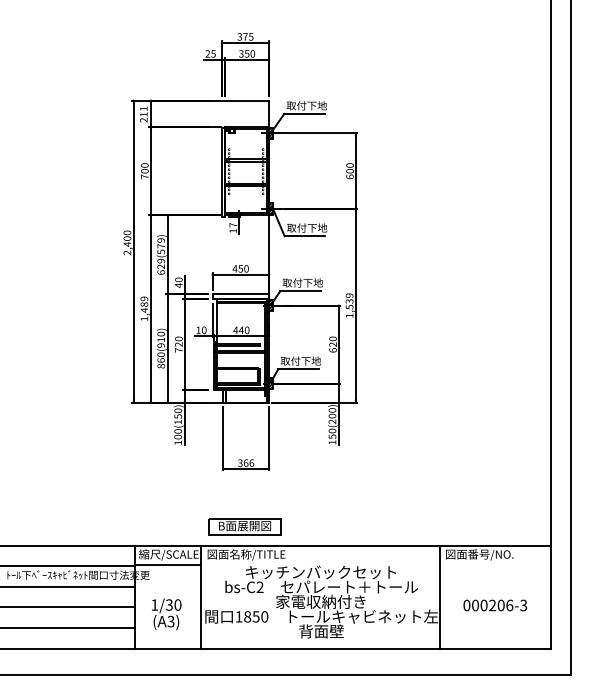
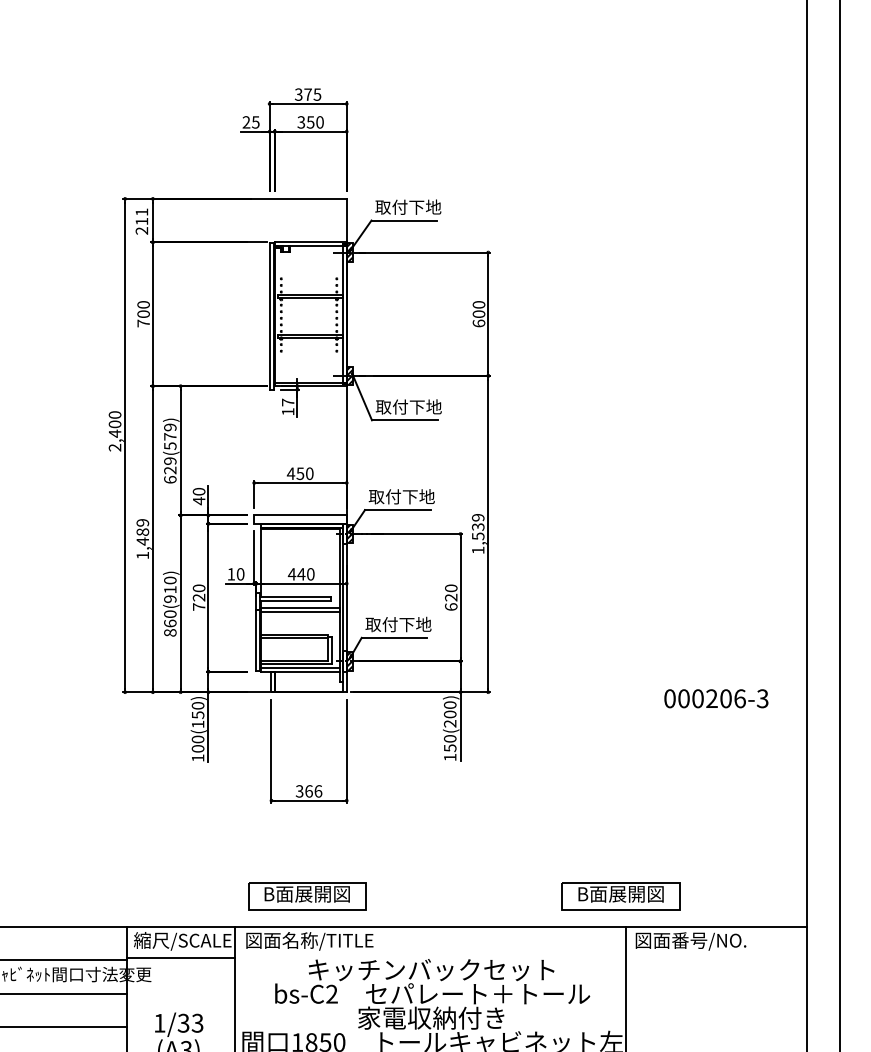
part: (436, 526) -> (620, 894), added
text: (177, 604) -> (196, 1022), 1/30 -> 1/33
text: (495, 605) -> (716, 698), moved

